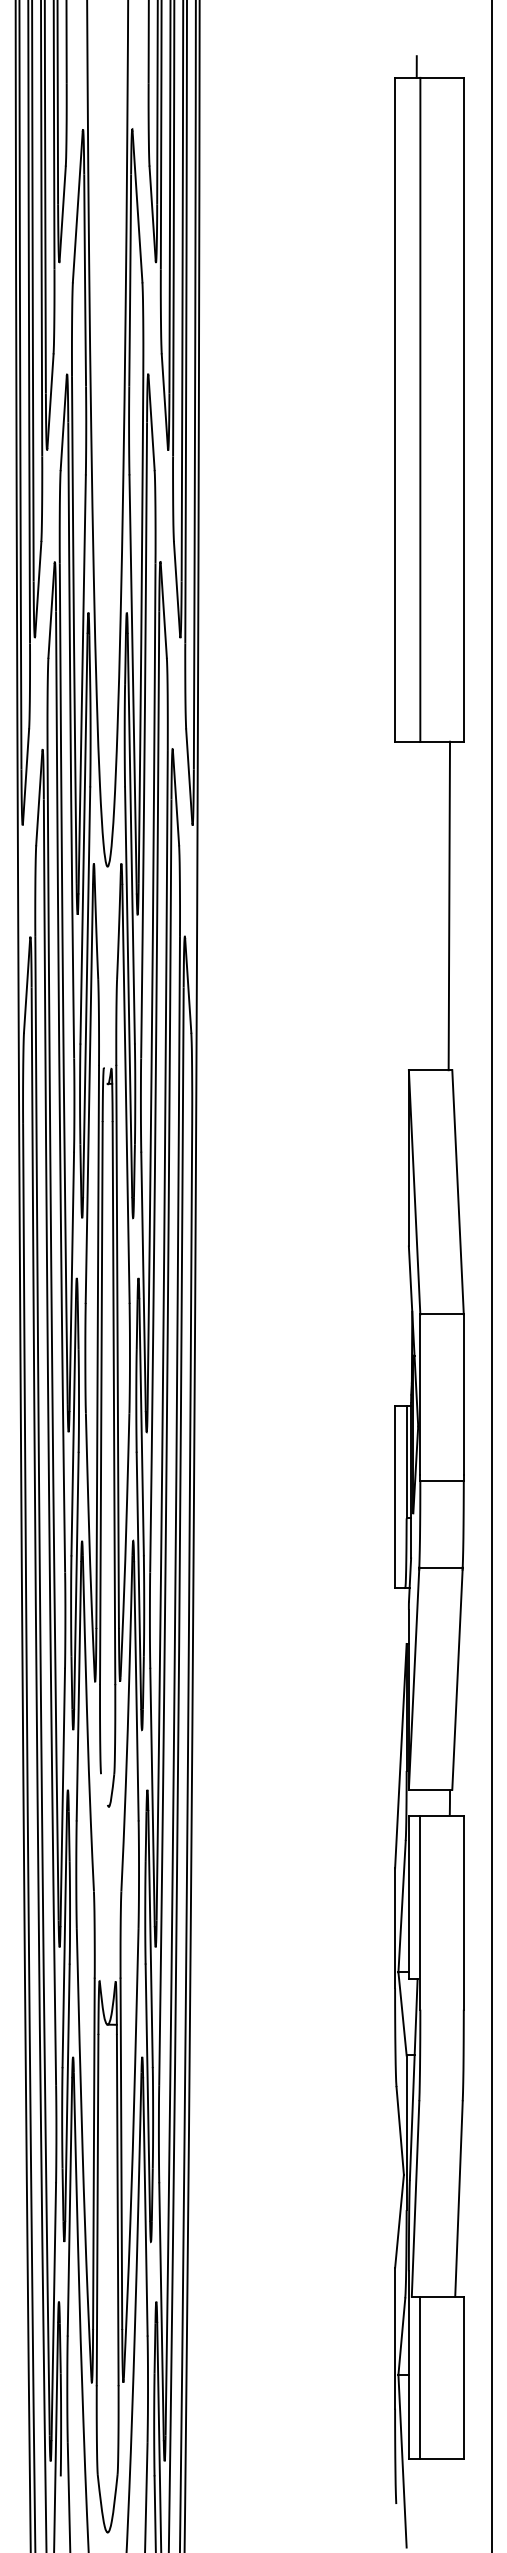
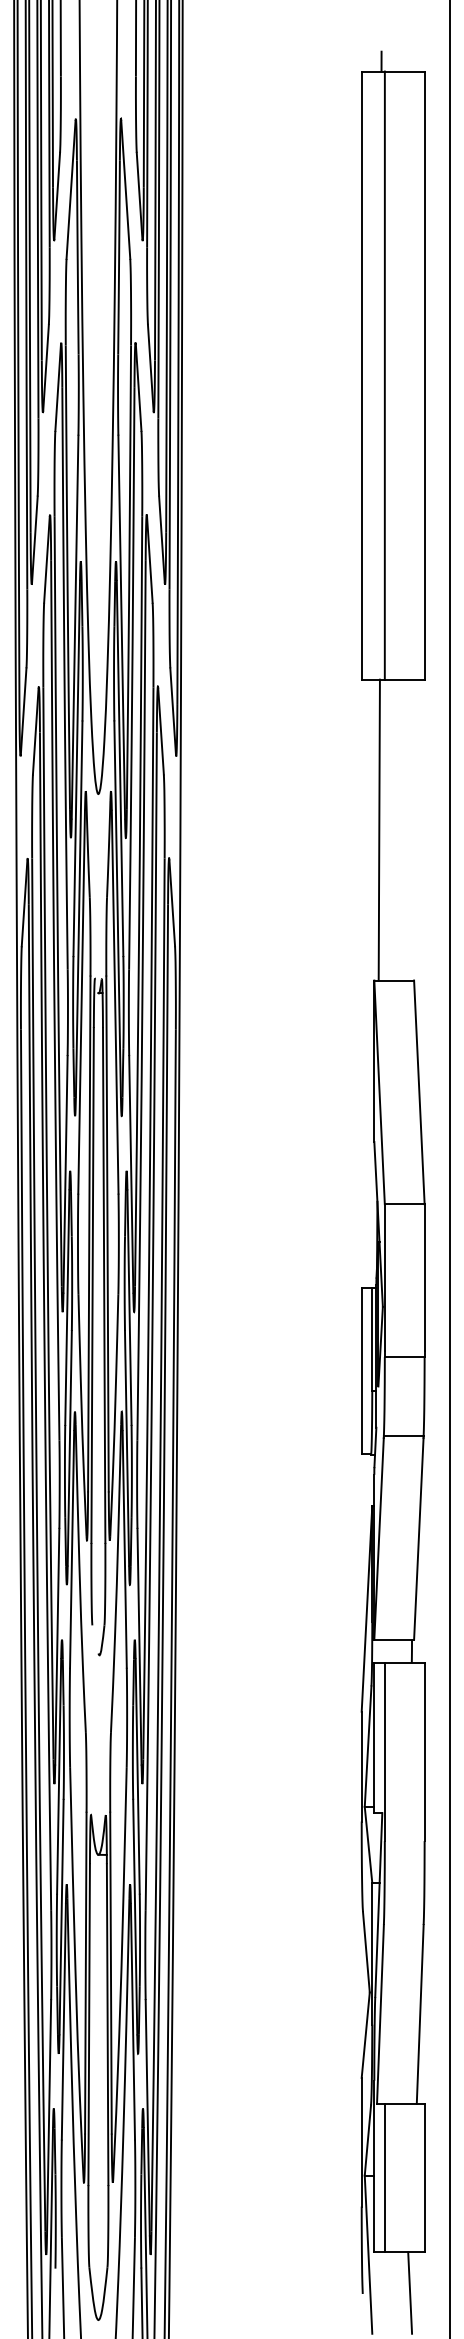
line: (449, 905) -> (379, 829), moved
line: (447, 2502) -> (409, 2292), added

